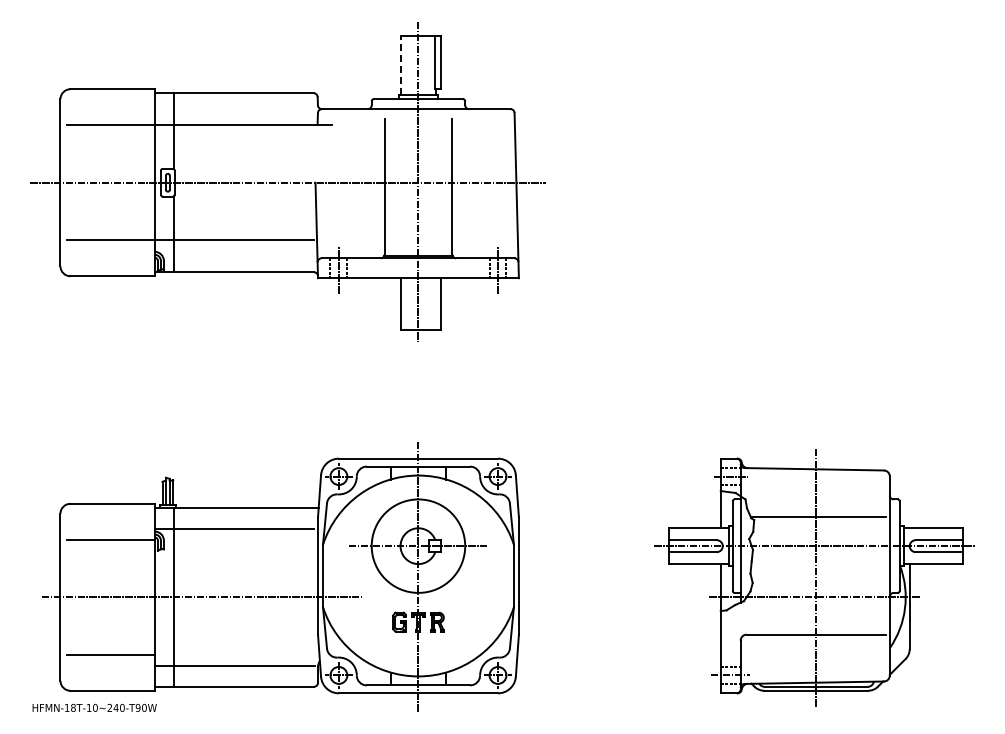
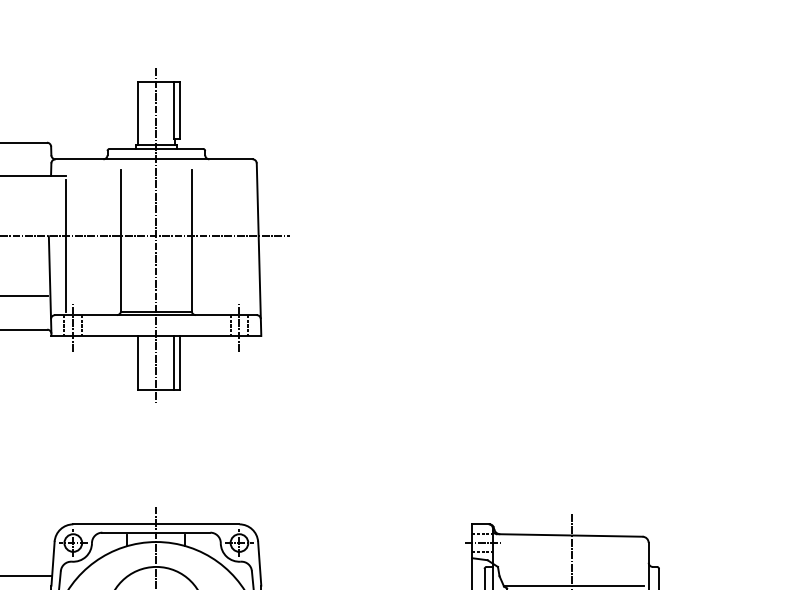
line: (400, 65) -> (137, 113), dashed -> solid
line: (331, 192) -> (65, 246), added
line: (435, 303) -> (174, 362), added

